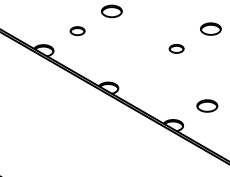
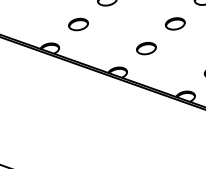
part: (77, 30) -> (78, 23), size x1.43
part: (176, 48) -> (175, 23), size x1.43
part: (142, 68) -> (146, 48), added

